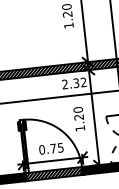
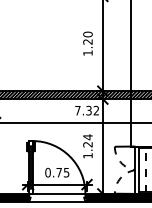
text: (64, 84) -> (77, 110), 2.32 -> 7.32
text: (77, 110) -> (87, 137), 1.20 -> 1.24
hatch: (53, 173) -> (56, 197), removed

